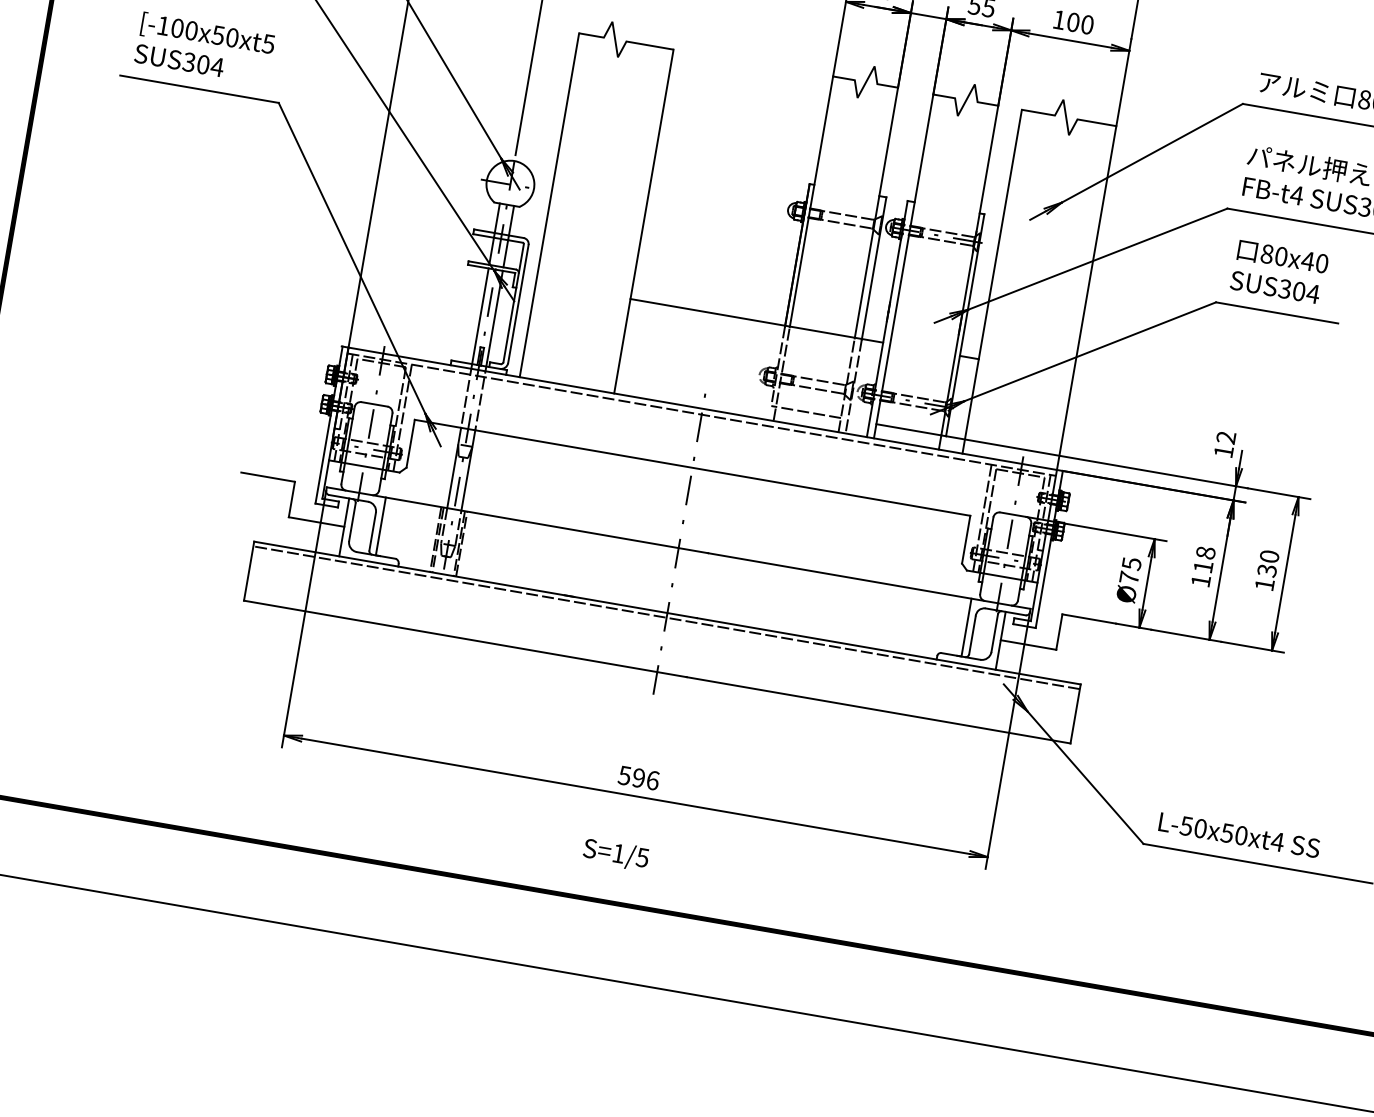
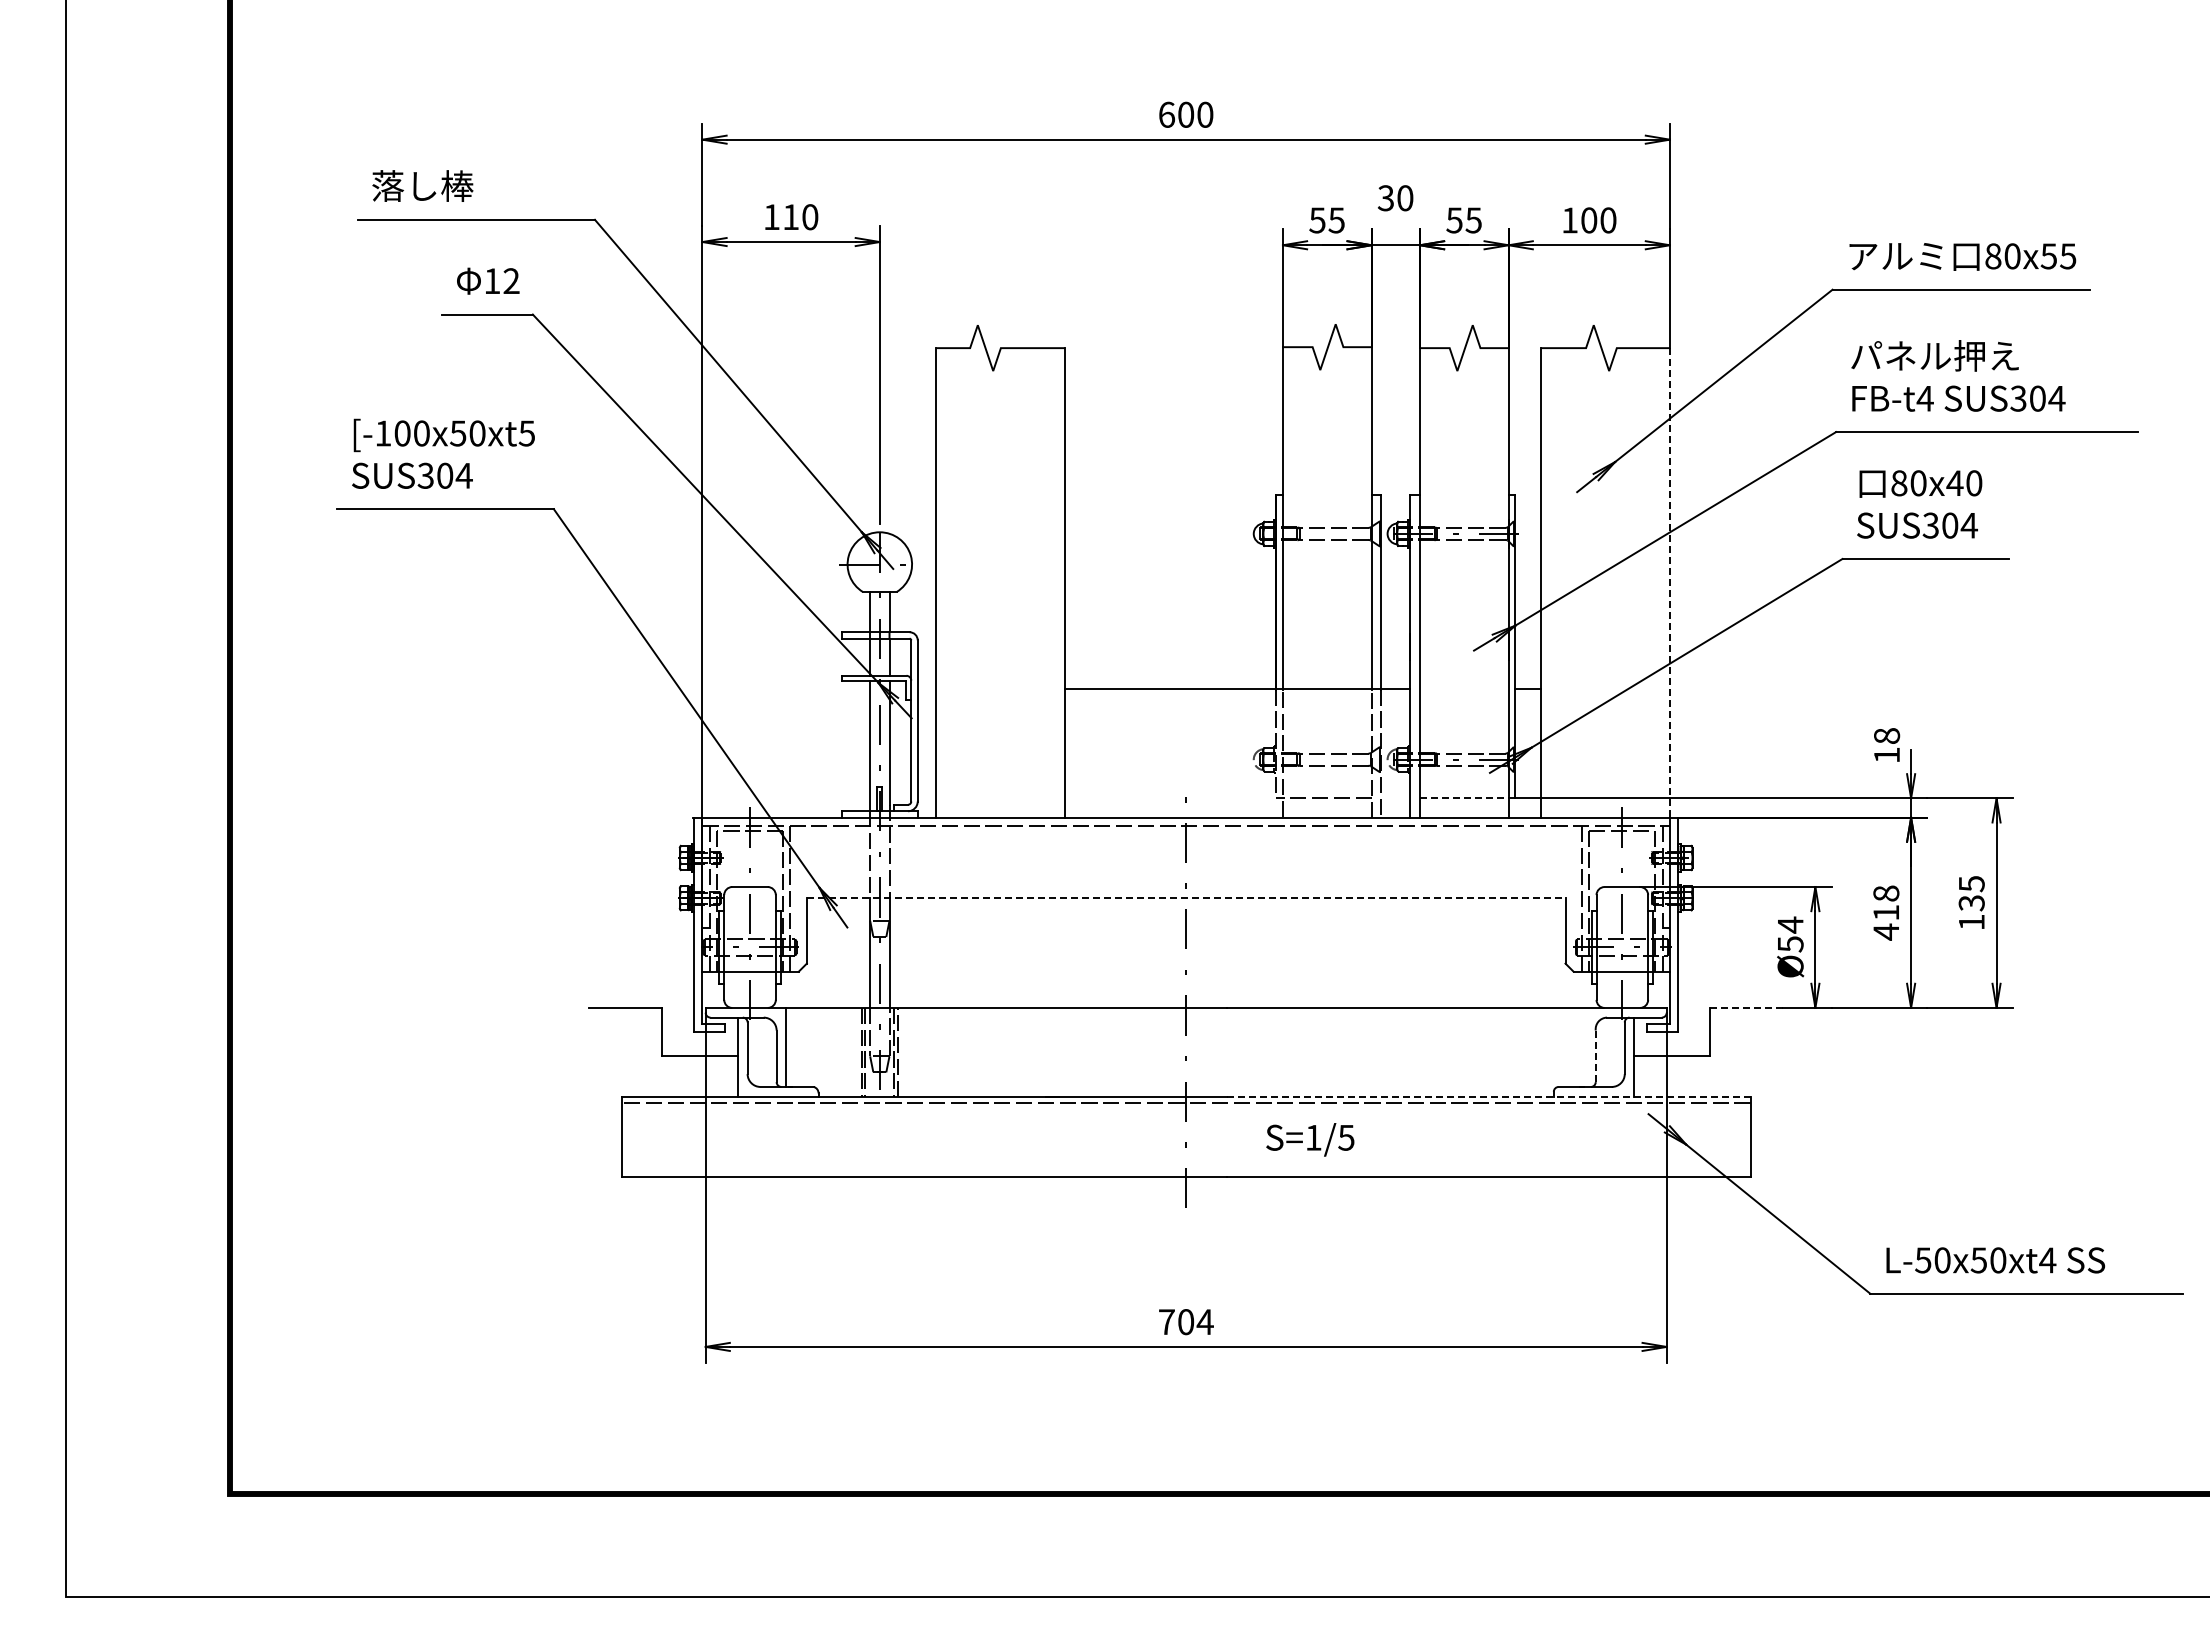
line: (1086, 297) -> (1669, 582), solid -> dashed
line: (911, 430) -> (1467, 798), solid -> dashed
text: (1226, 438) -> (1887, 736), 12 -> 18
line: (692, 467) -> (1186, 898), solid -> dashed
text: (1269, 557) -> (1971, 884), 130 -> 135
text: (1130, 570) -> (1790, 934), Ø75 -> Ø54
text: (1200, 580) -> (1885, 931), 118 -> 418
line: (1089, 618) -> (1746, 1007), solid -> dashed
line: (966, 626) -> (1586, 1046), removed
line: (972, 635) -> (1595, 1056), solid -> dashed
line: (889, 651) -> (1489, 1096), solid -> dashed
text: (638, 778) -> (1185, 1322), 596 -> 704
text: (616, 854) -> (1310, 1139), moved

